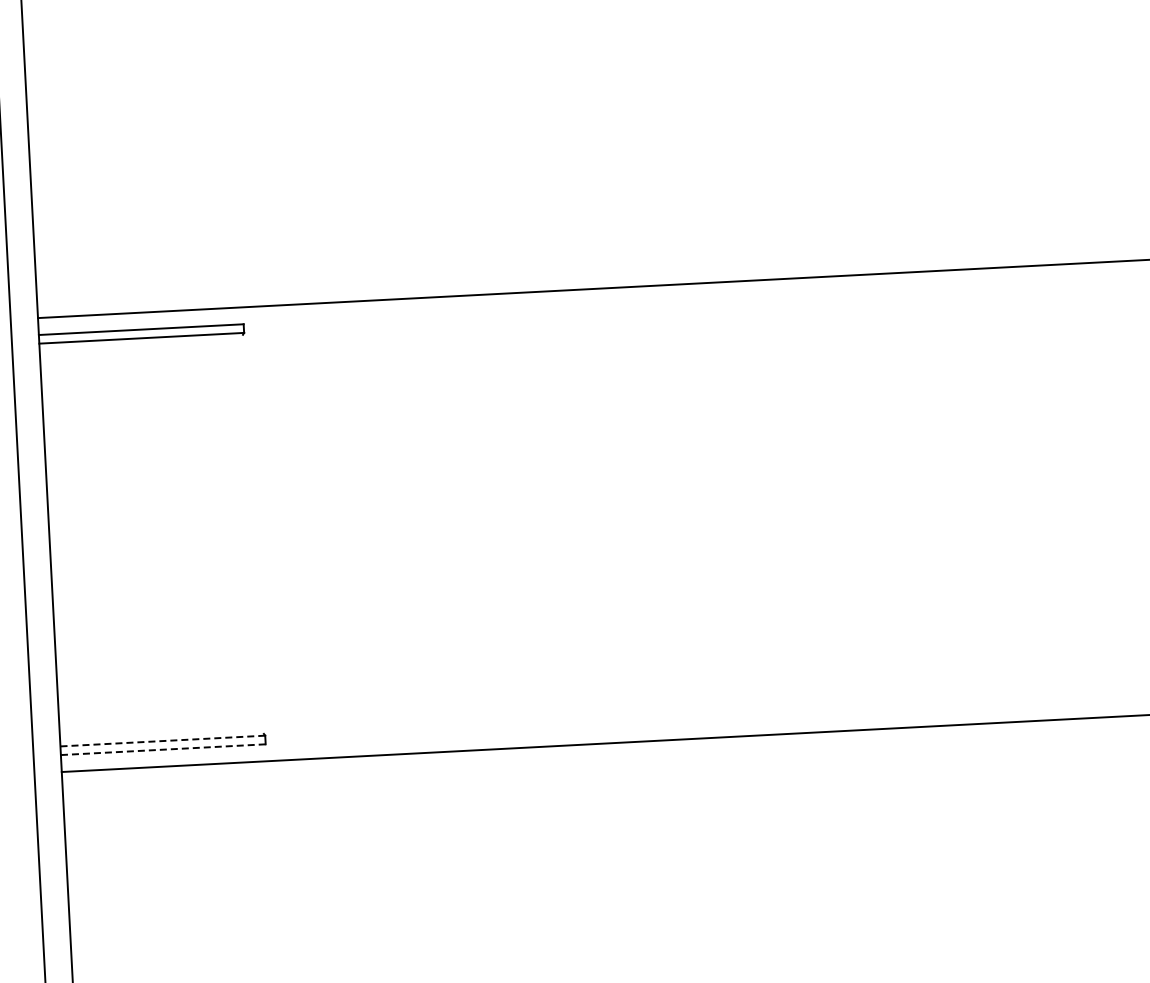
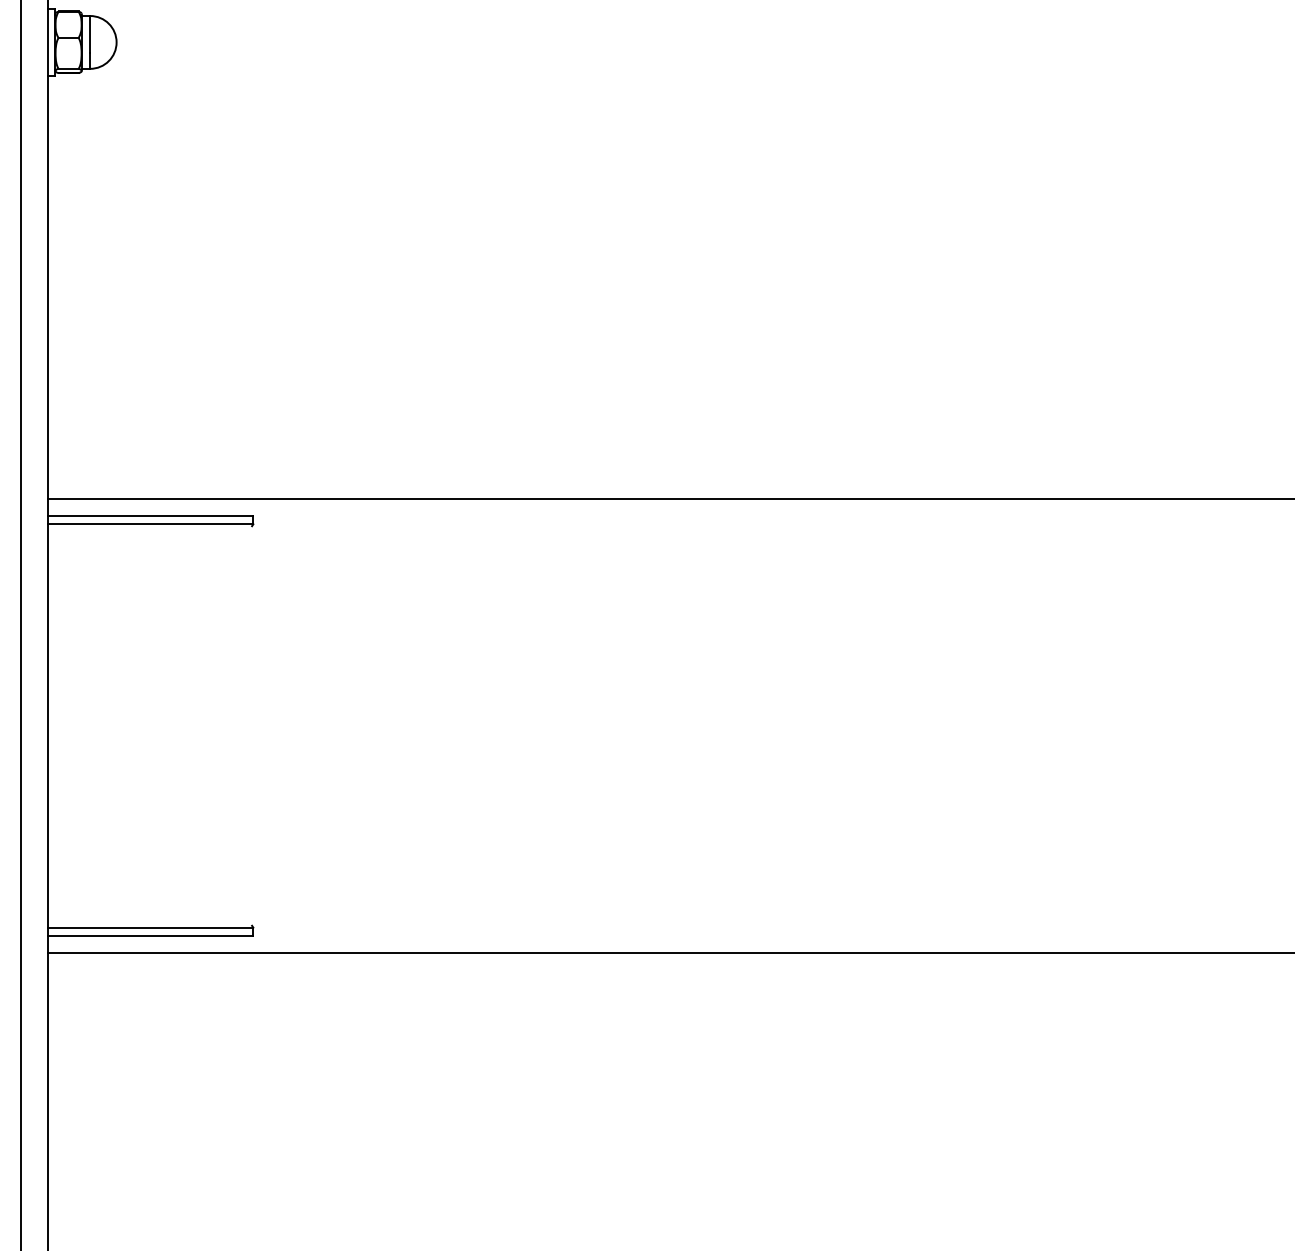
line: (162, 740) -> (150, 927), dashed -> solid
line: (163, 749) -> (150, 936), dashed -> solid

